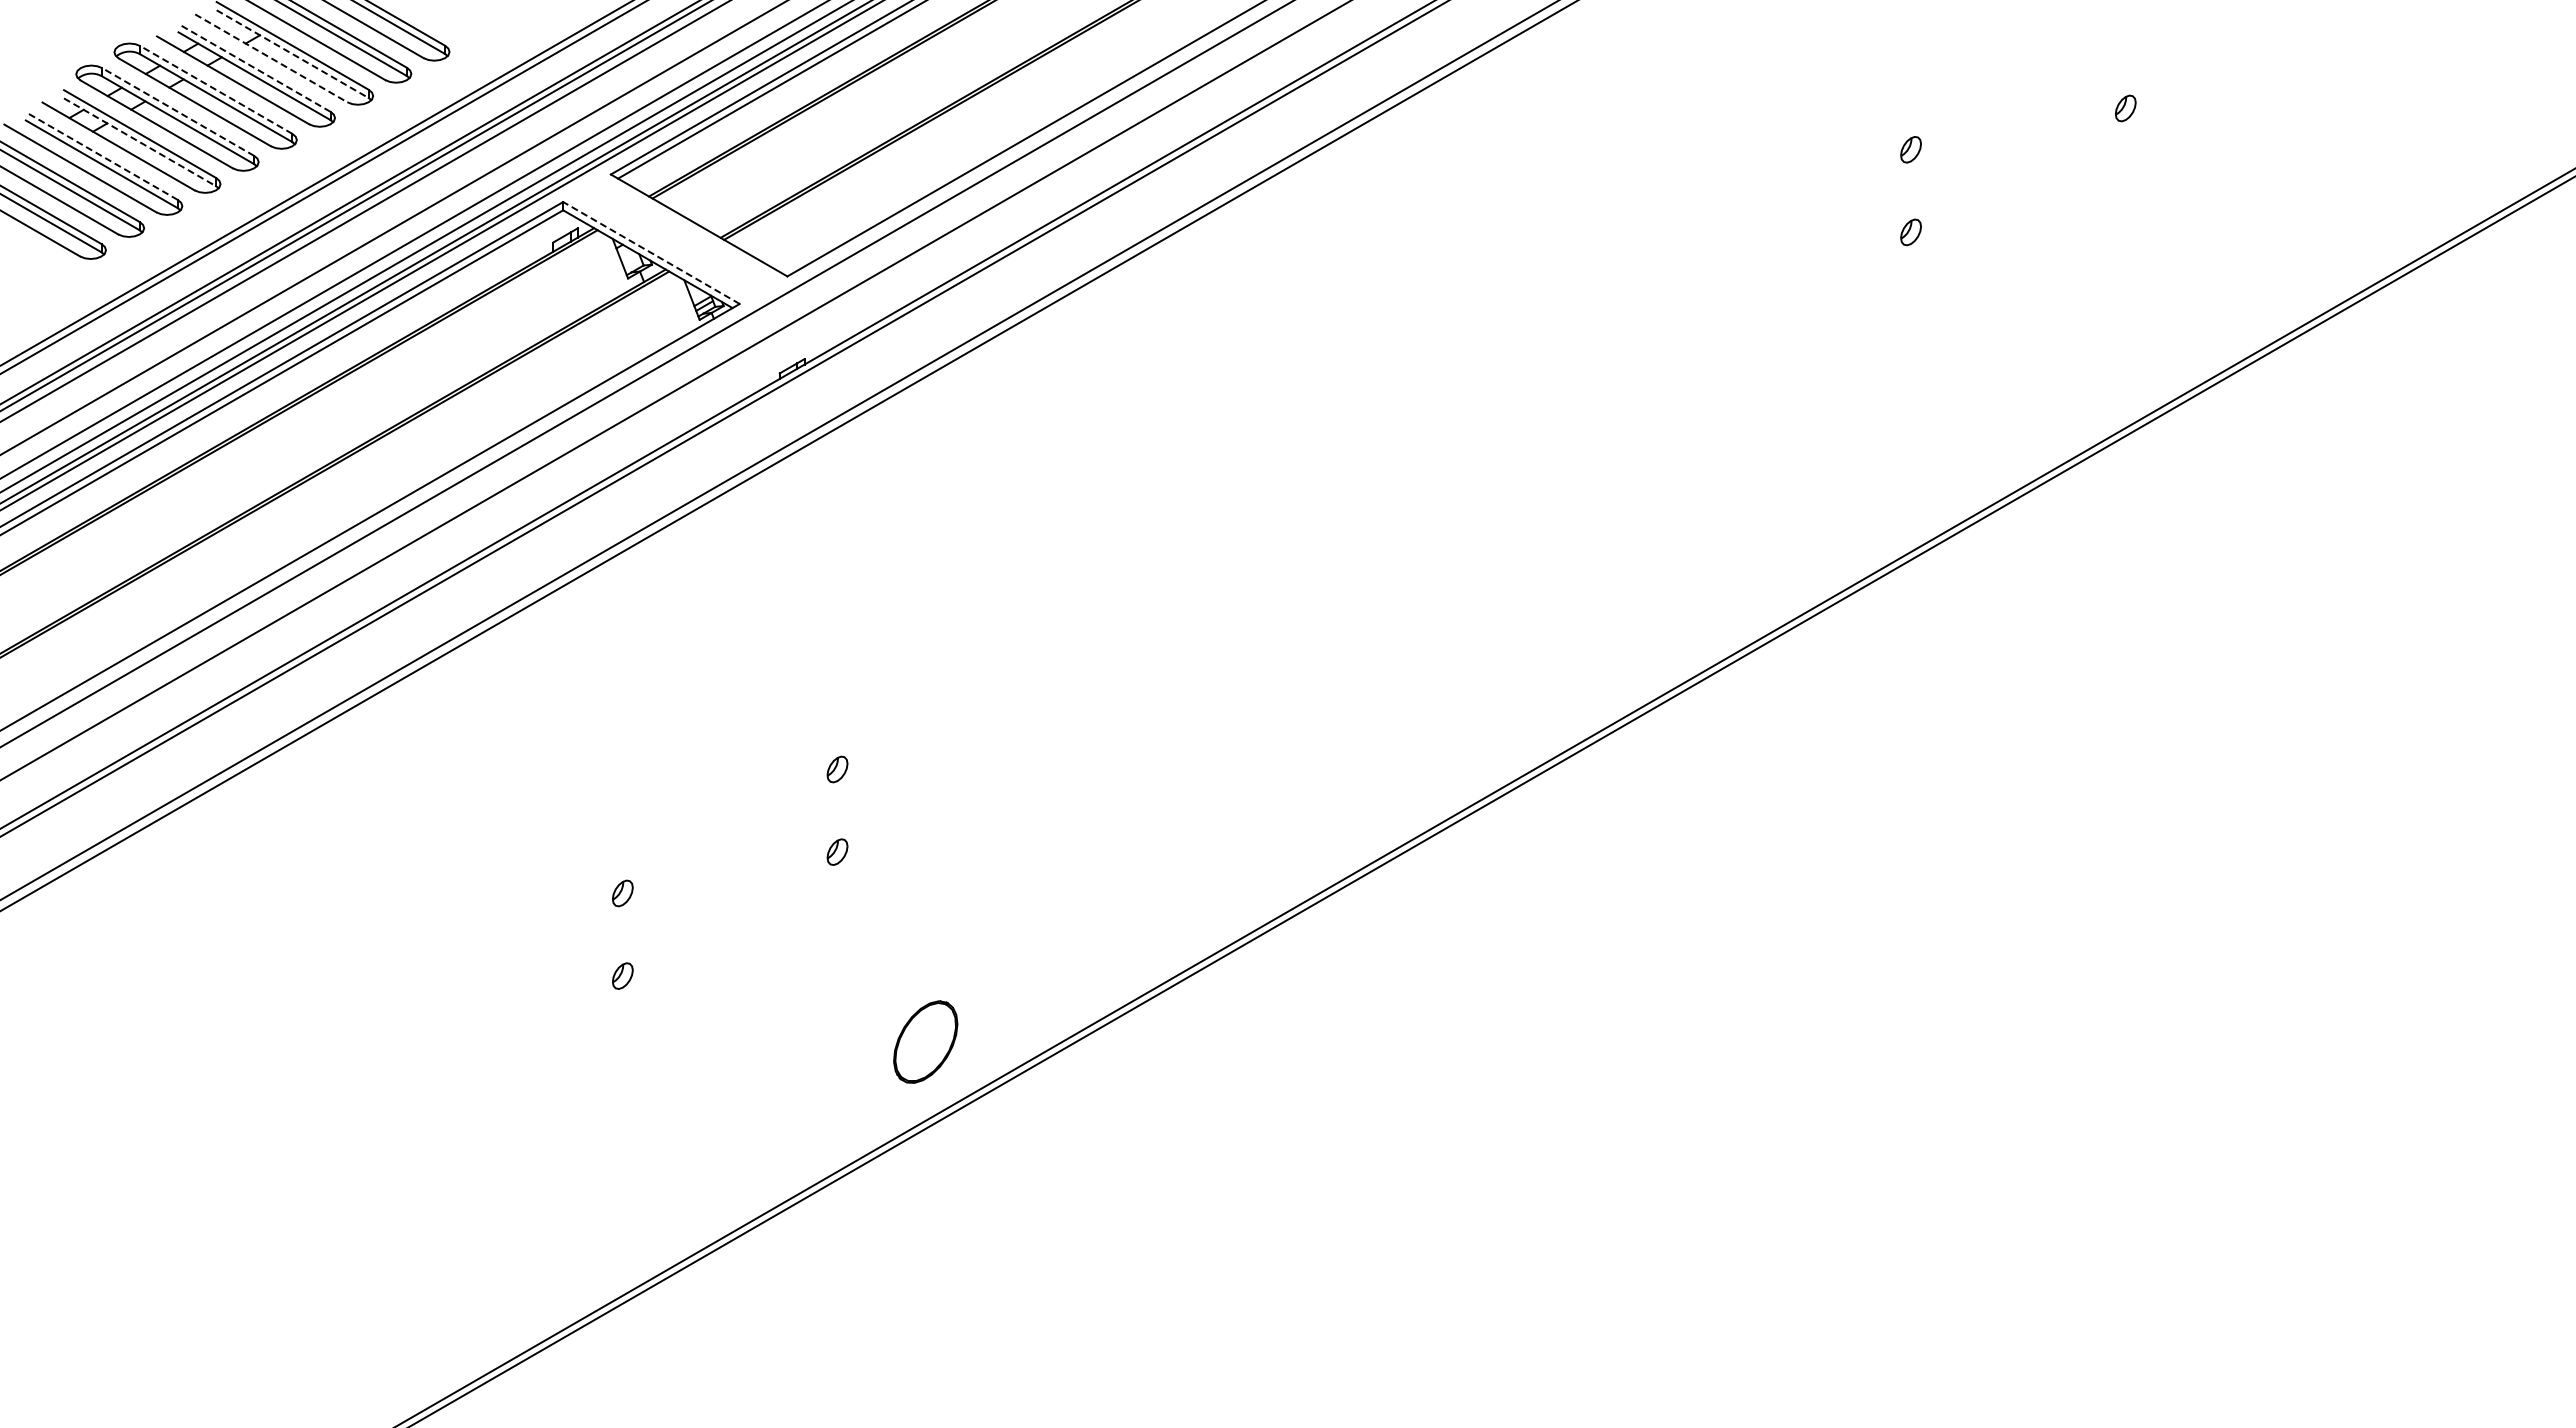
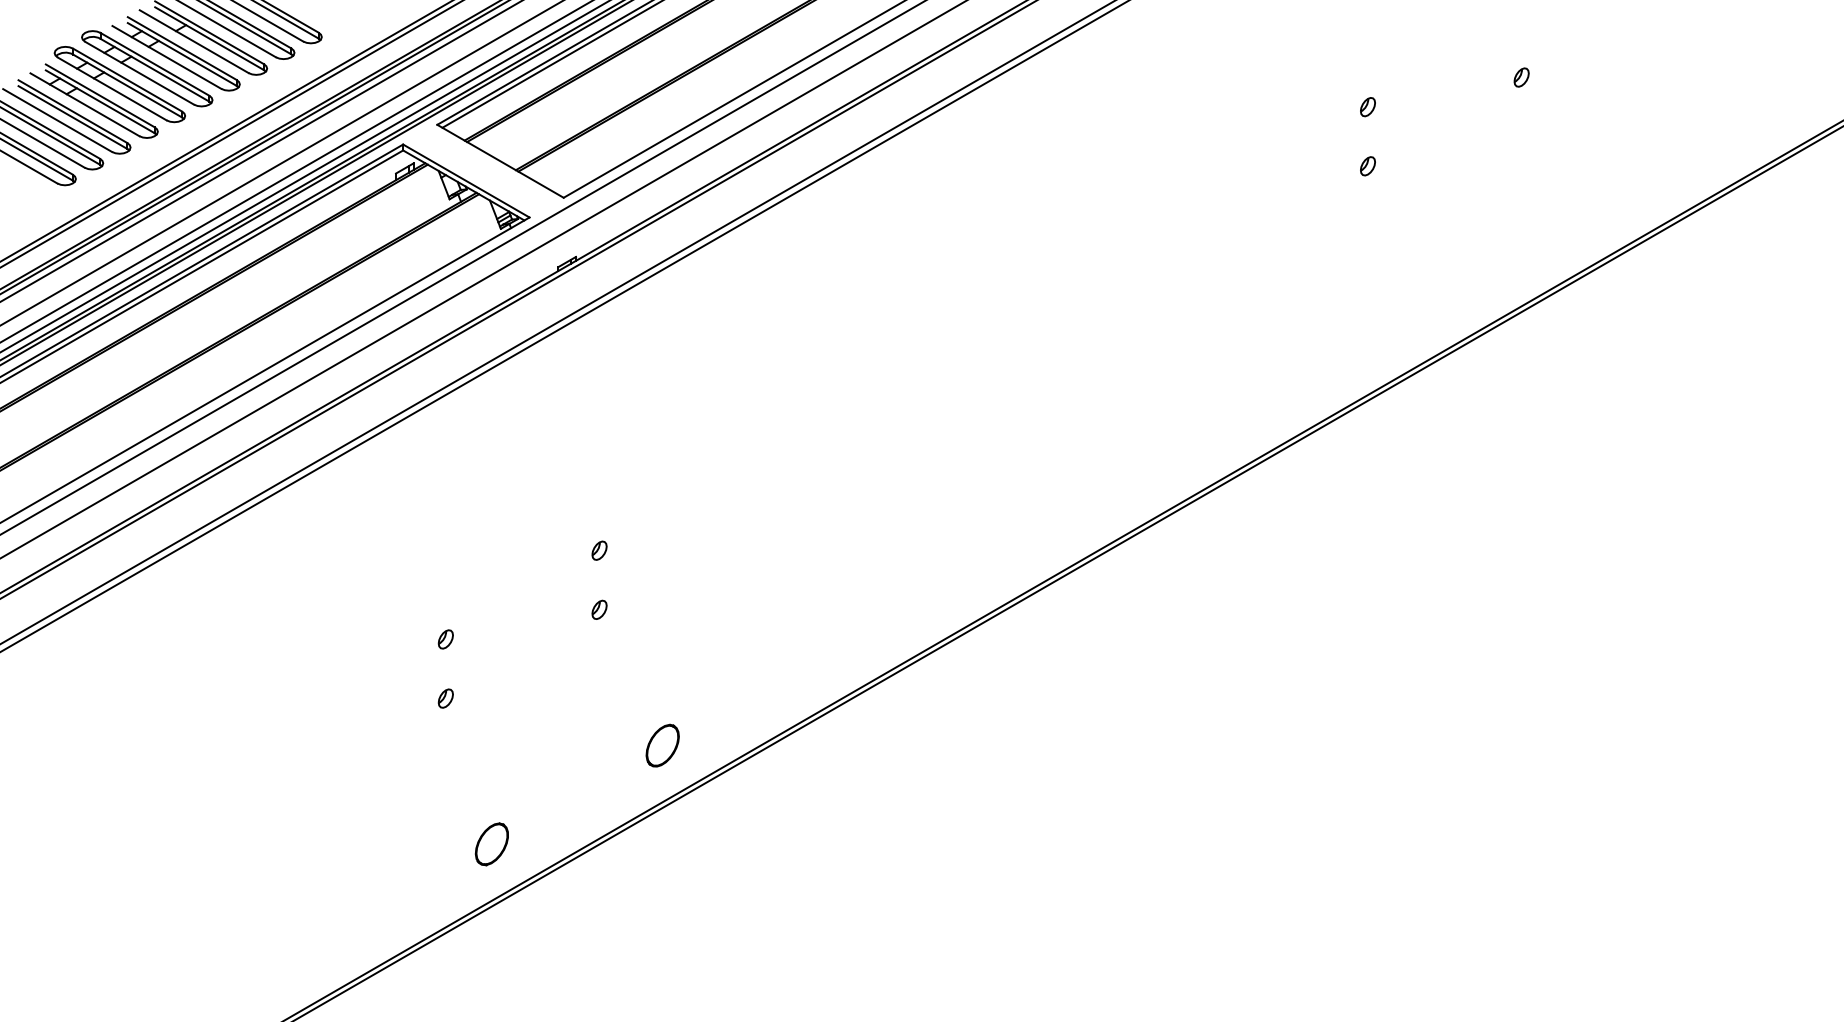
line: (292, 54) -> (209, 38), dashed -> solid
line: (271, 58) -> (194, 41), dashed -> solid
line: (254, 67) -> (182, 48), dashed -> solid
line: (216, 90) -> (155, 64), dashed -> solid
line: (178, 112) -> (127, 80), dashed -> solid
line: (140, 142) -> (100, 101), dashed -> solid
line: (101, 156) -> (72, 111), dashed -> solid
line: (651, 253) -> (466, 181), dashed -> solid
part: (925, 1041) -> (662, 745), size x0.71
part: (686, 1179) -> (491, 844), added

